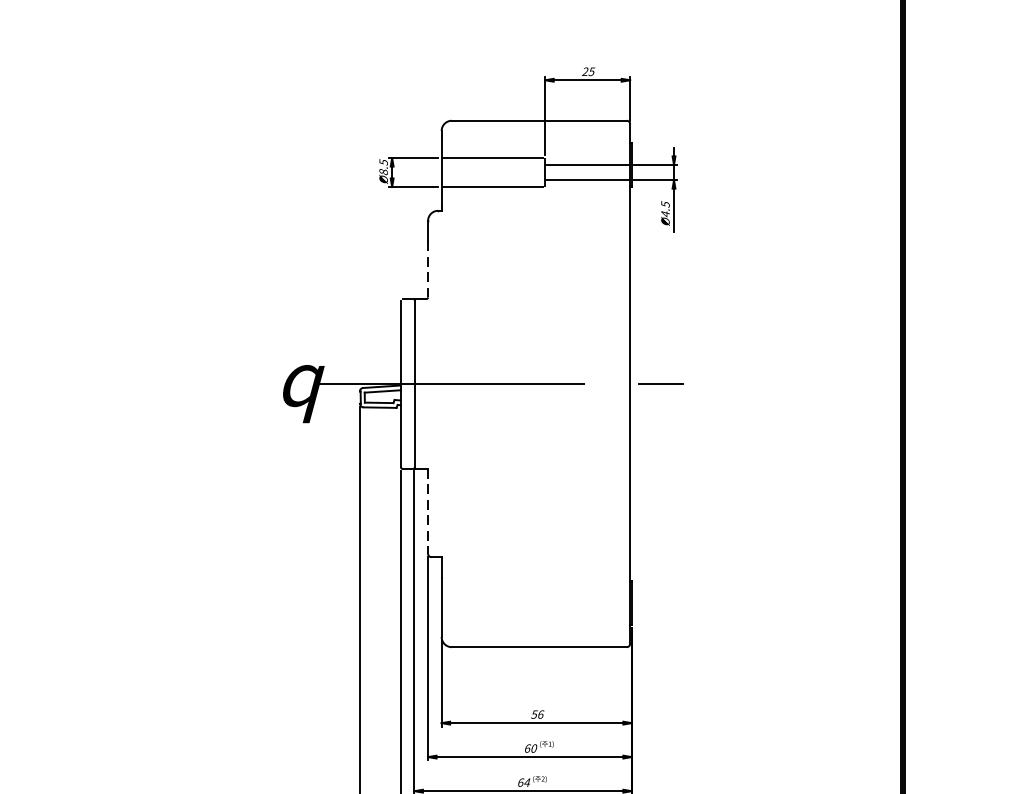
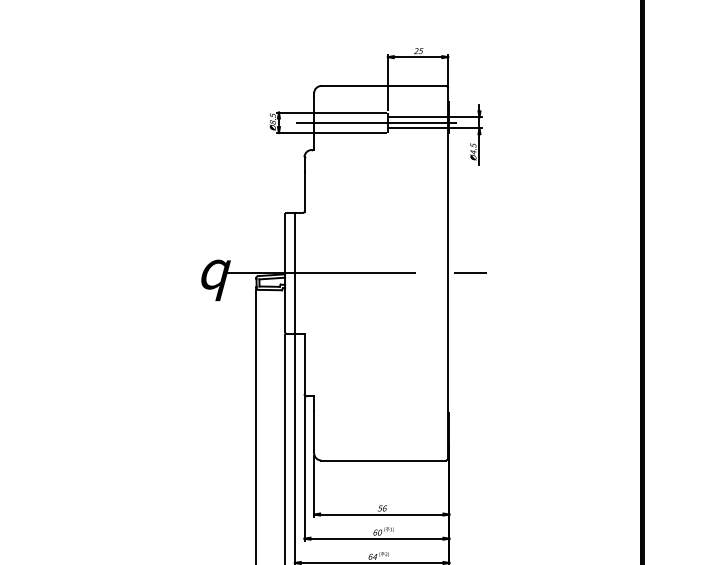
line: (529, 172) -> (376, 122), added
line: (428, 269) -> (304, 191), dashed -> solid
line: (428, 512) -> (304, 364), dashed -> solid

